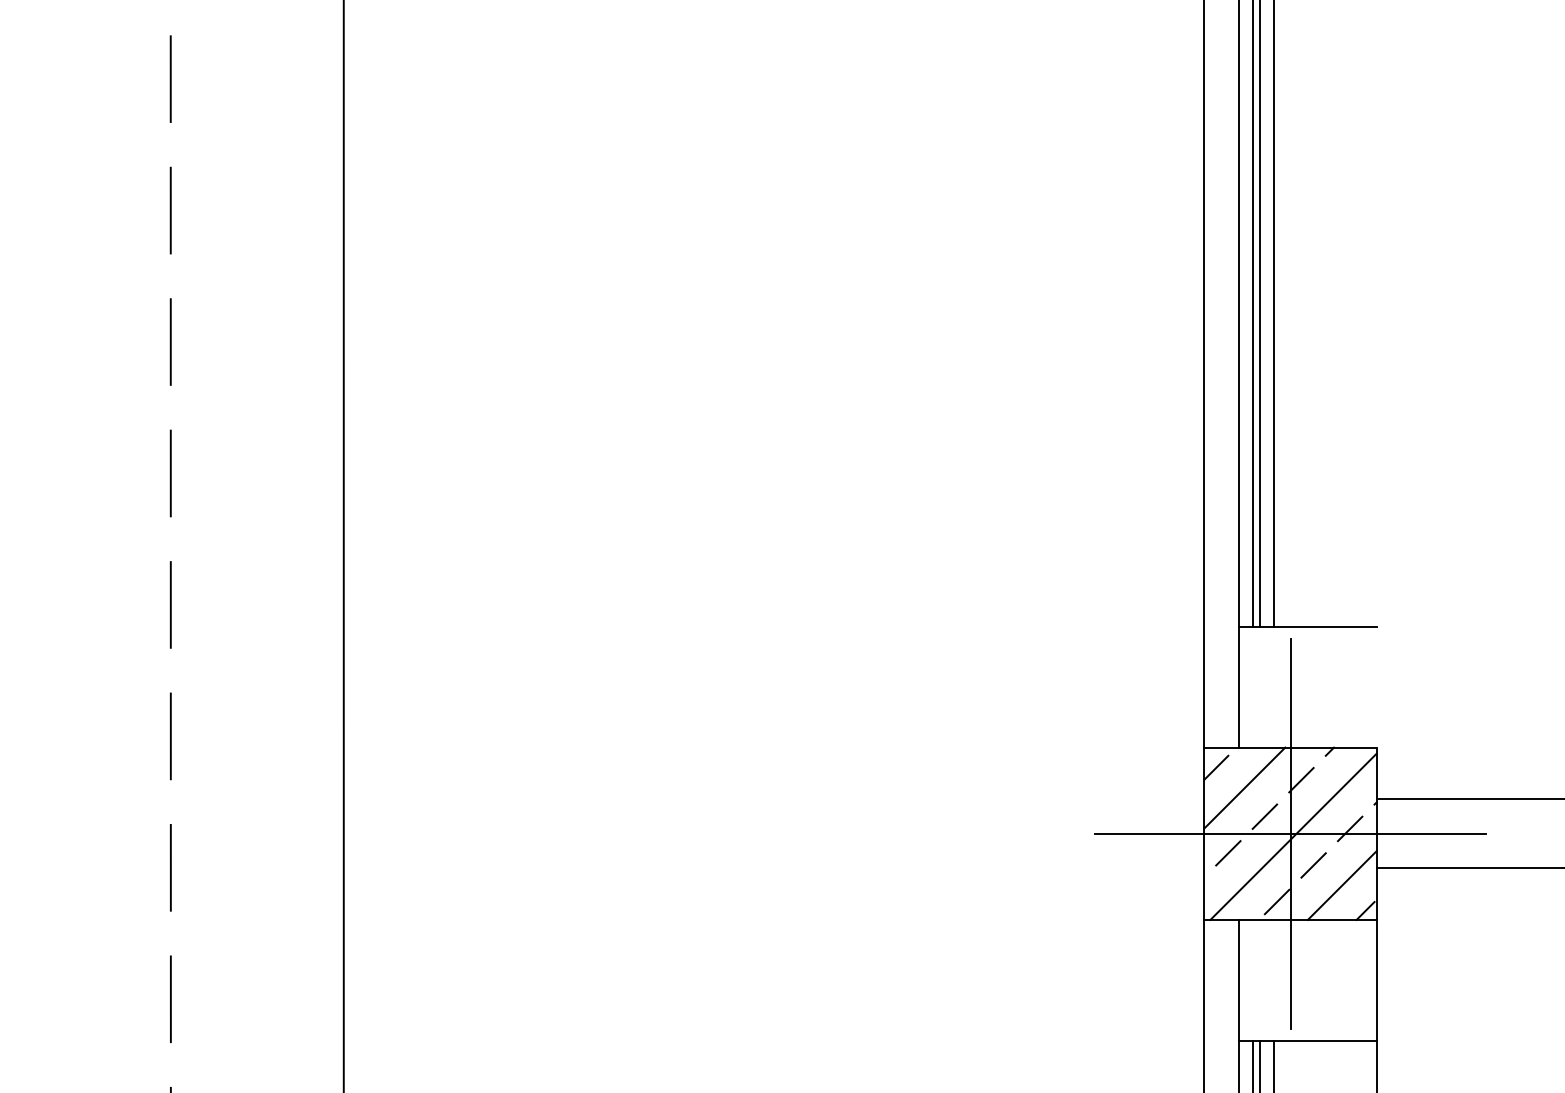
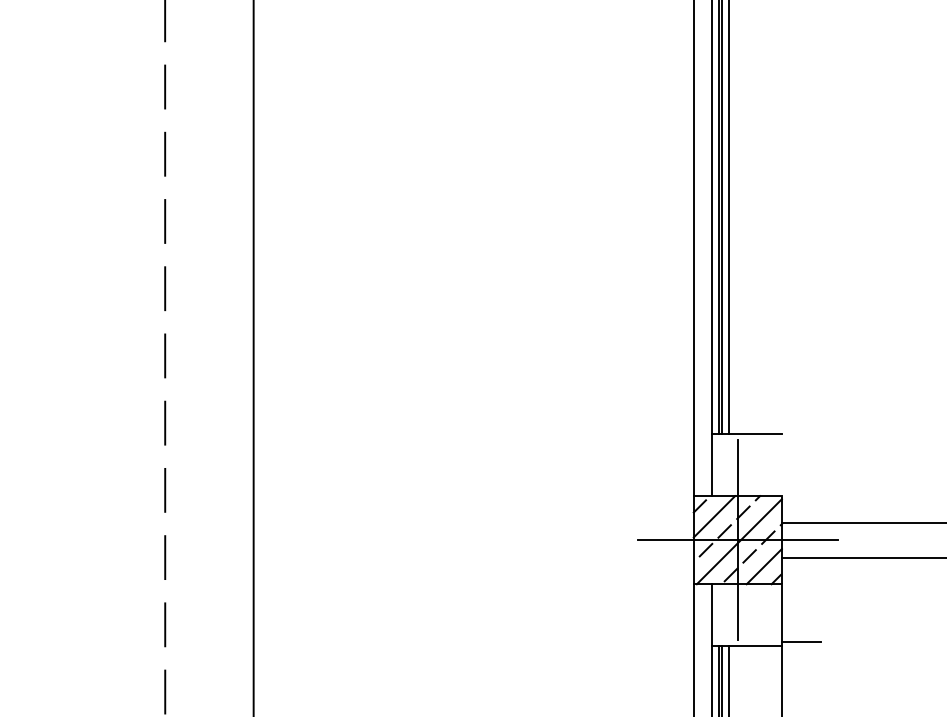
line: (1415, 1033) -> (801, 642), added

